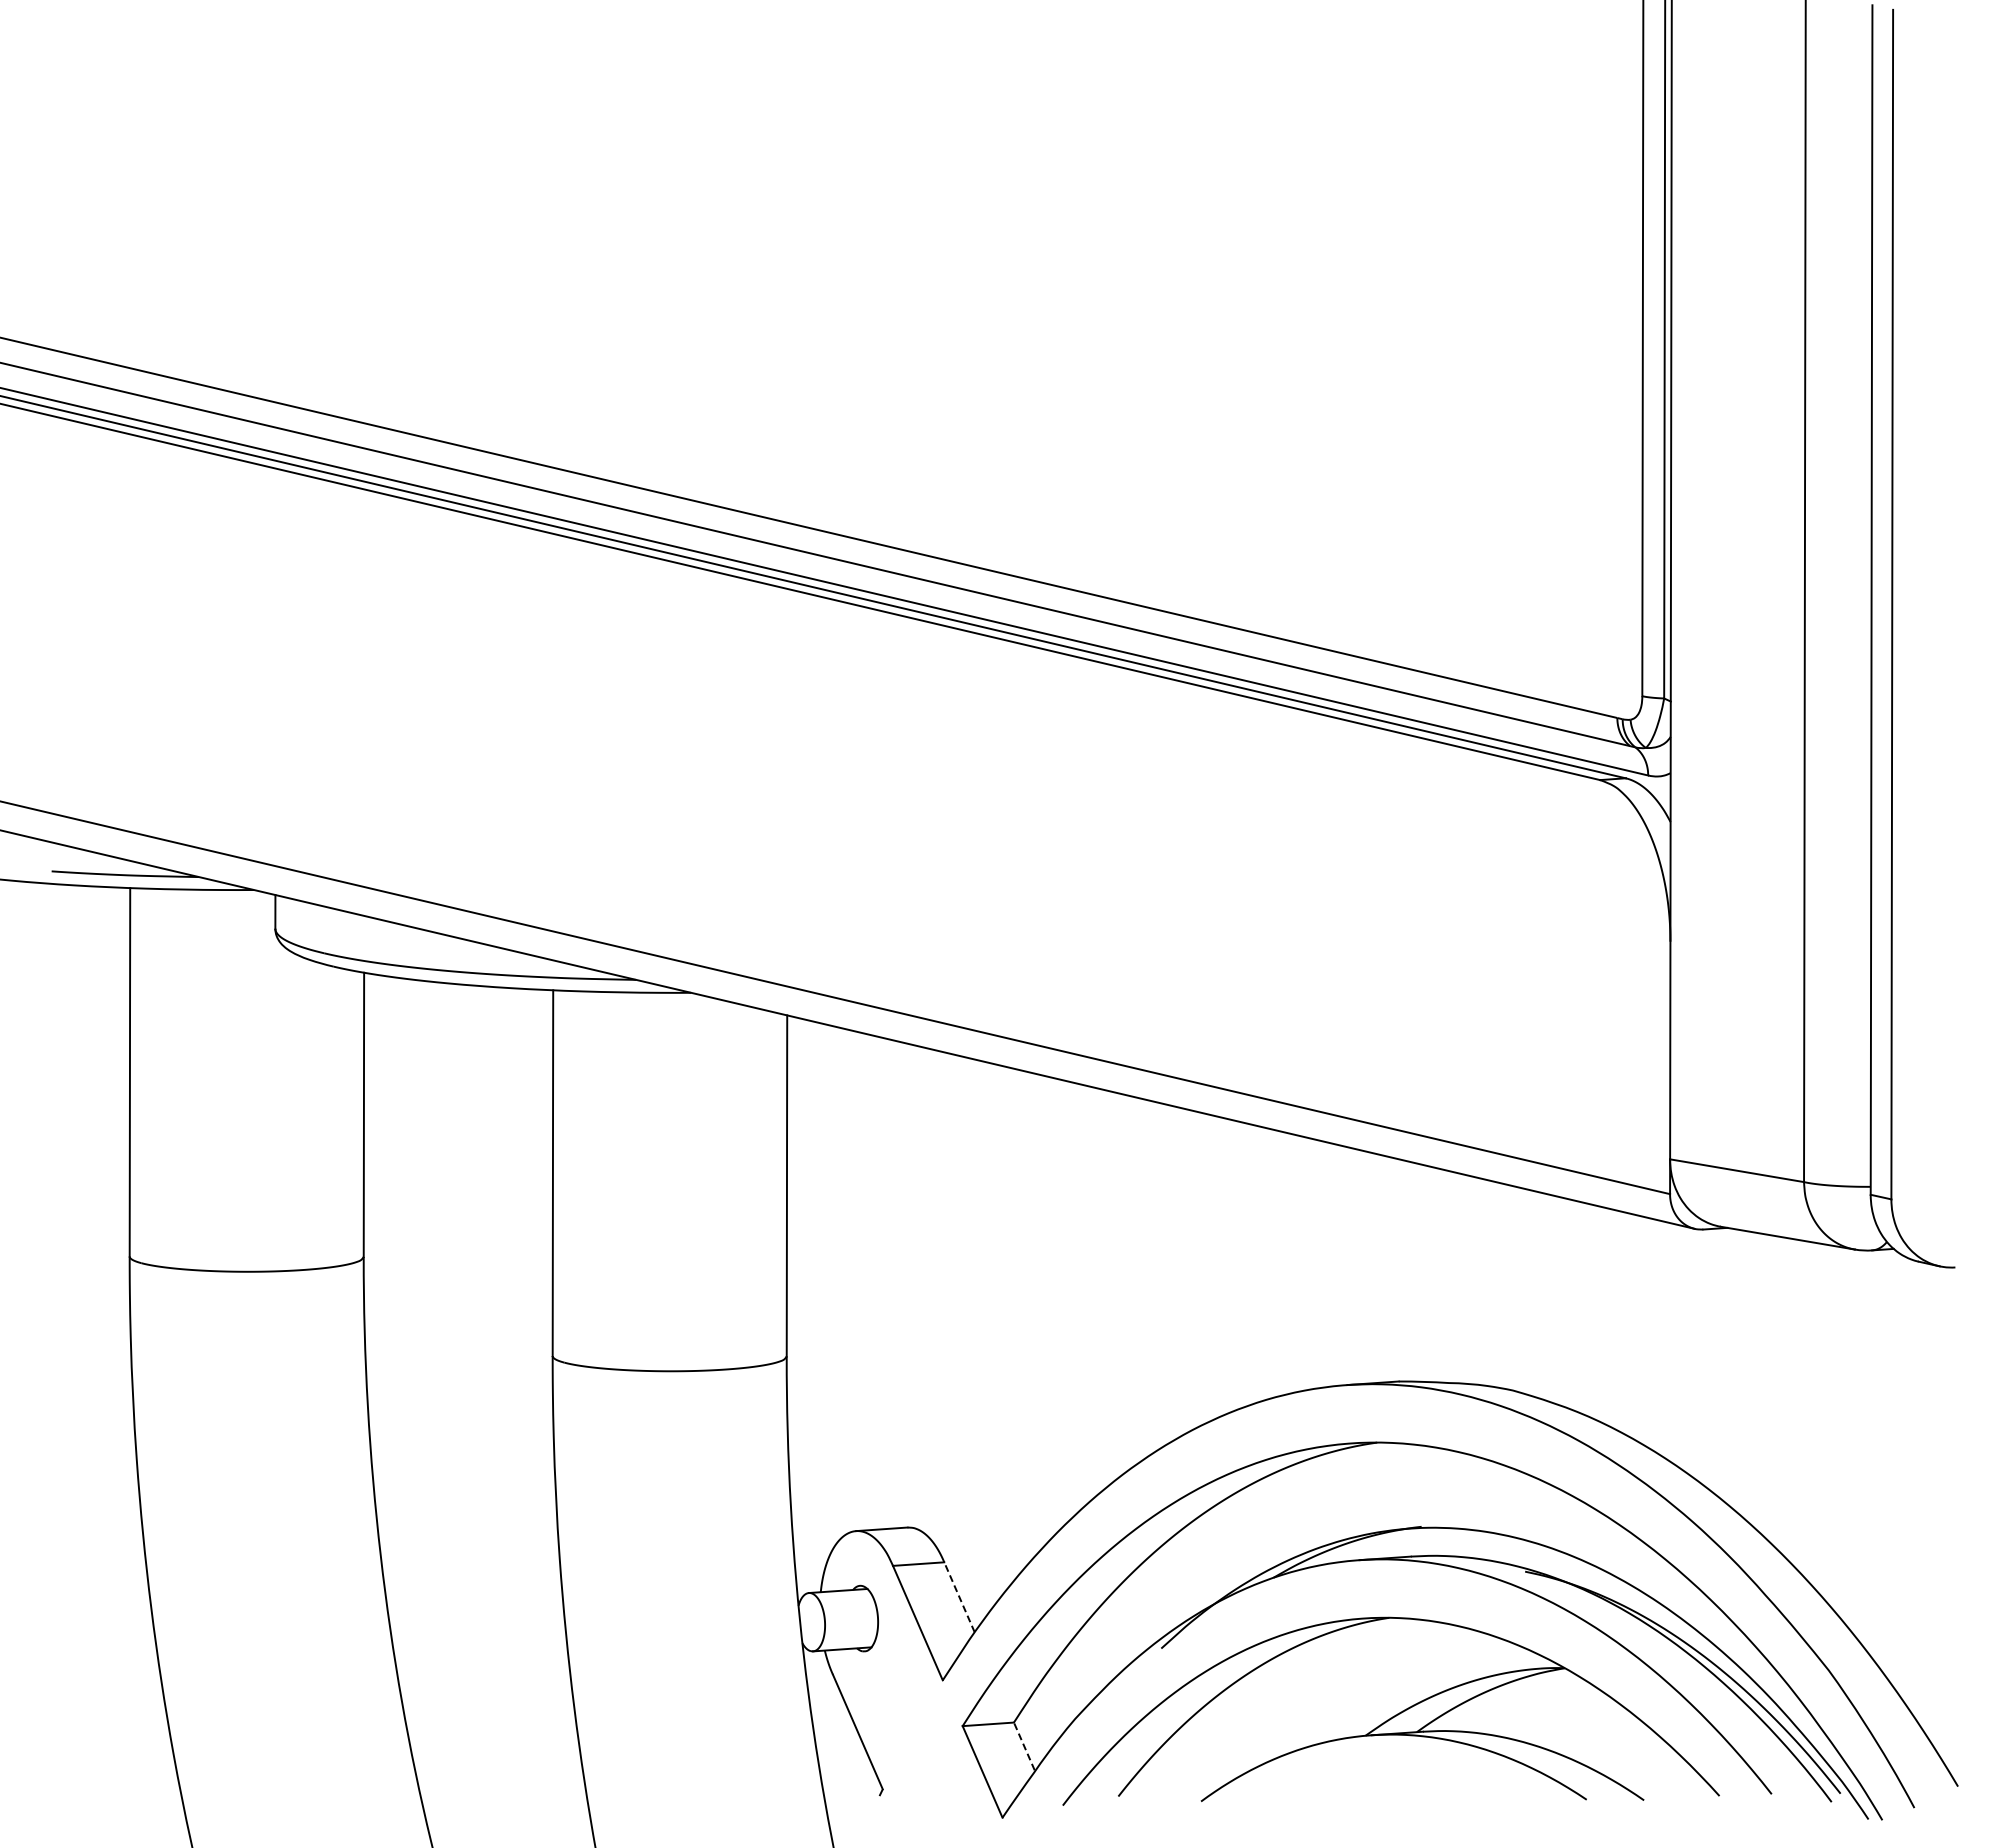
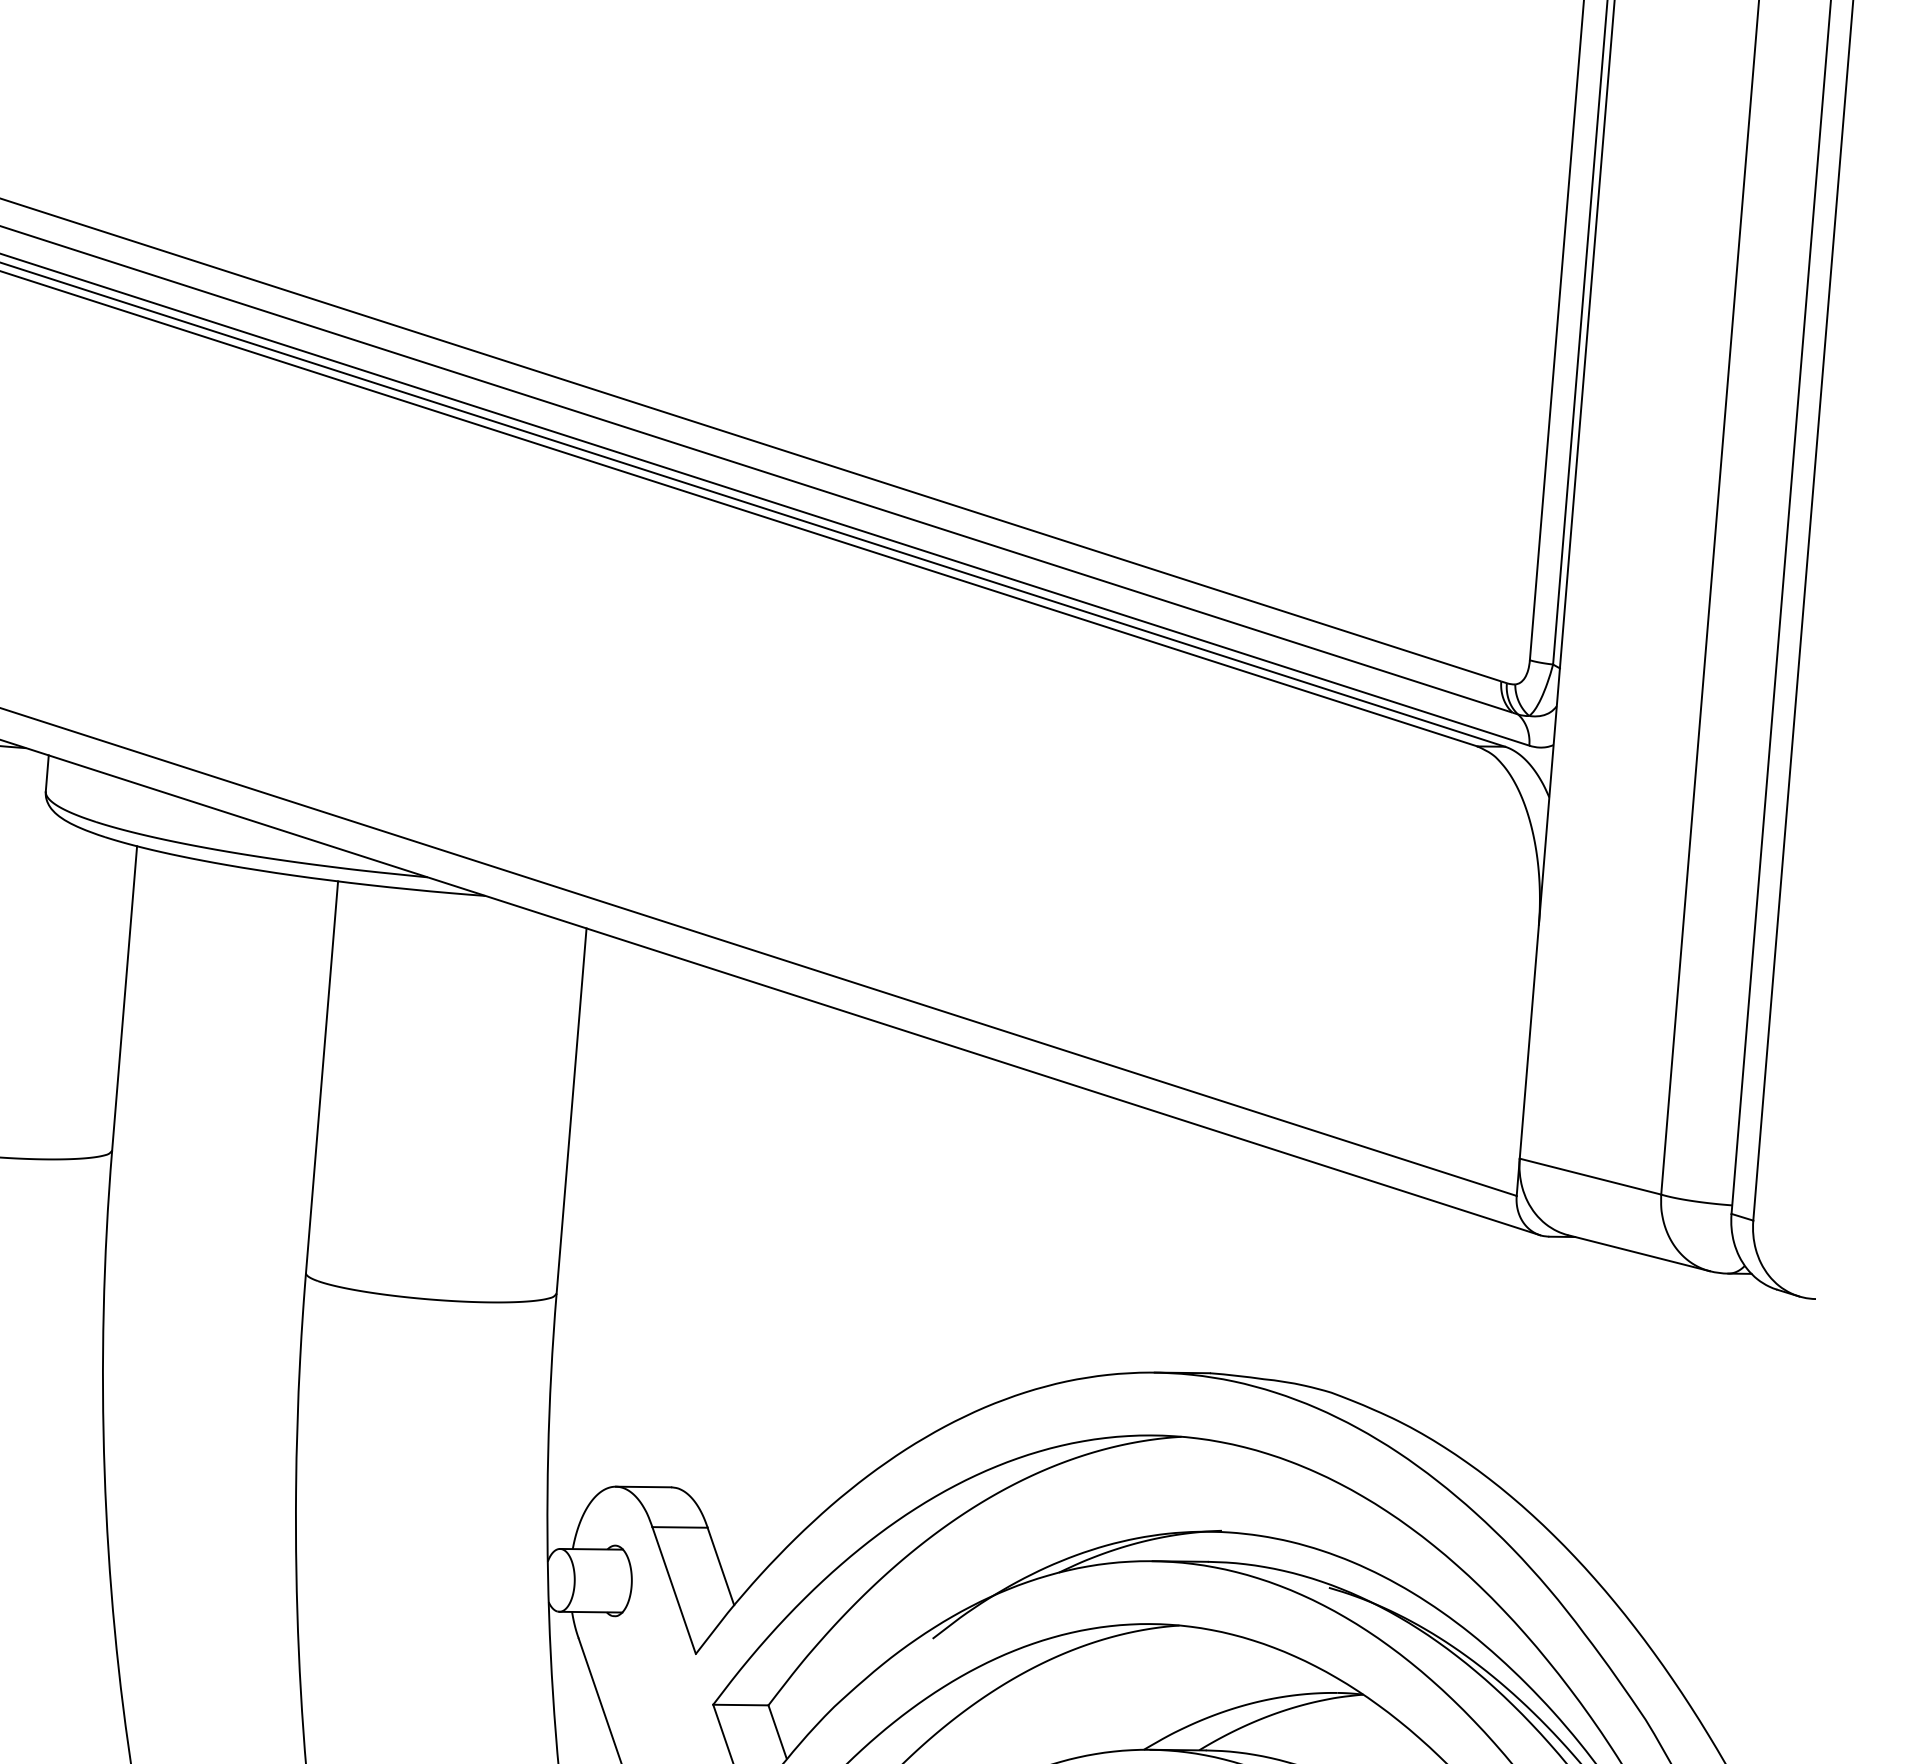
line: (959, 1596) -> (720, 1565), dashed -> solid
line: (1024, 1745) -> (777, 1730), dashed -> solid

